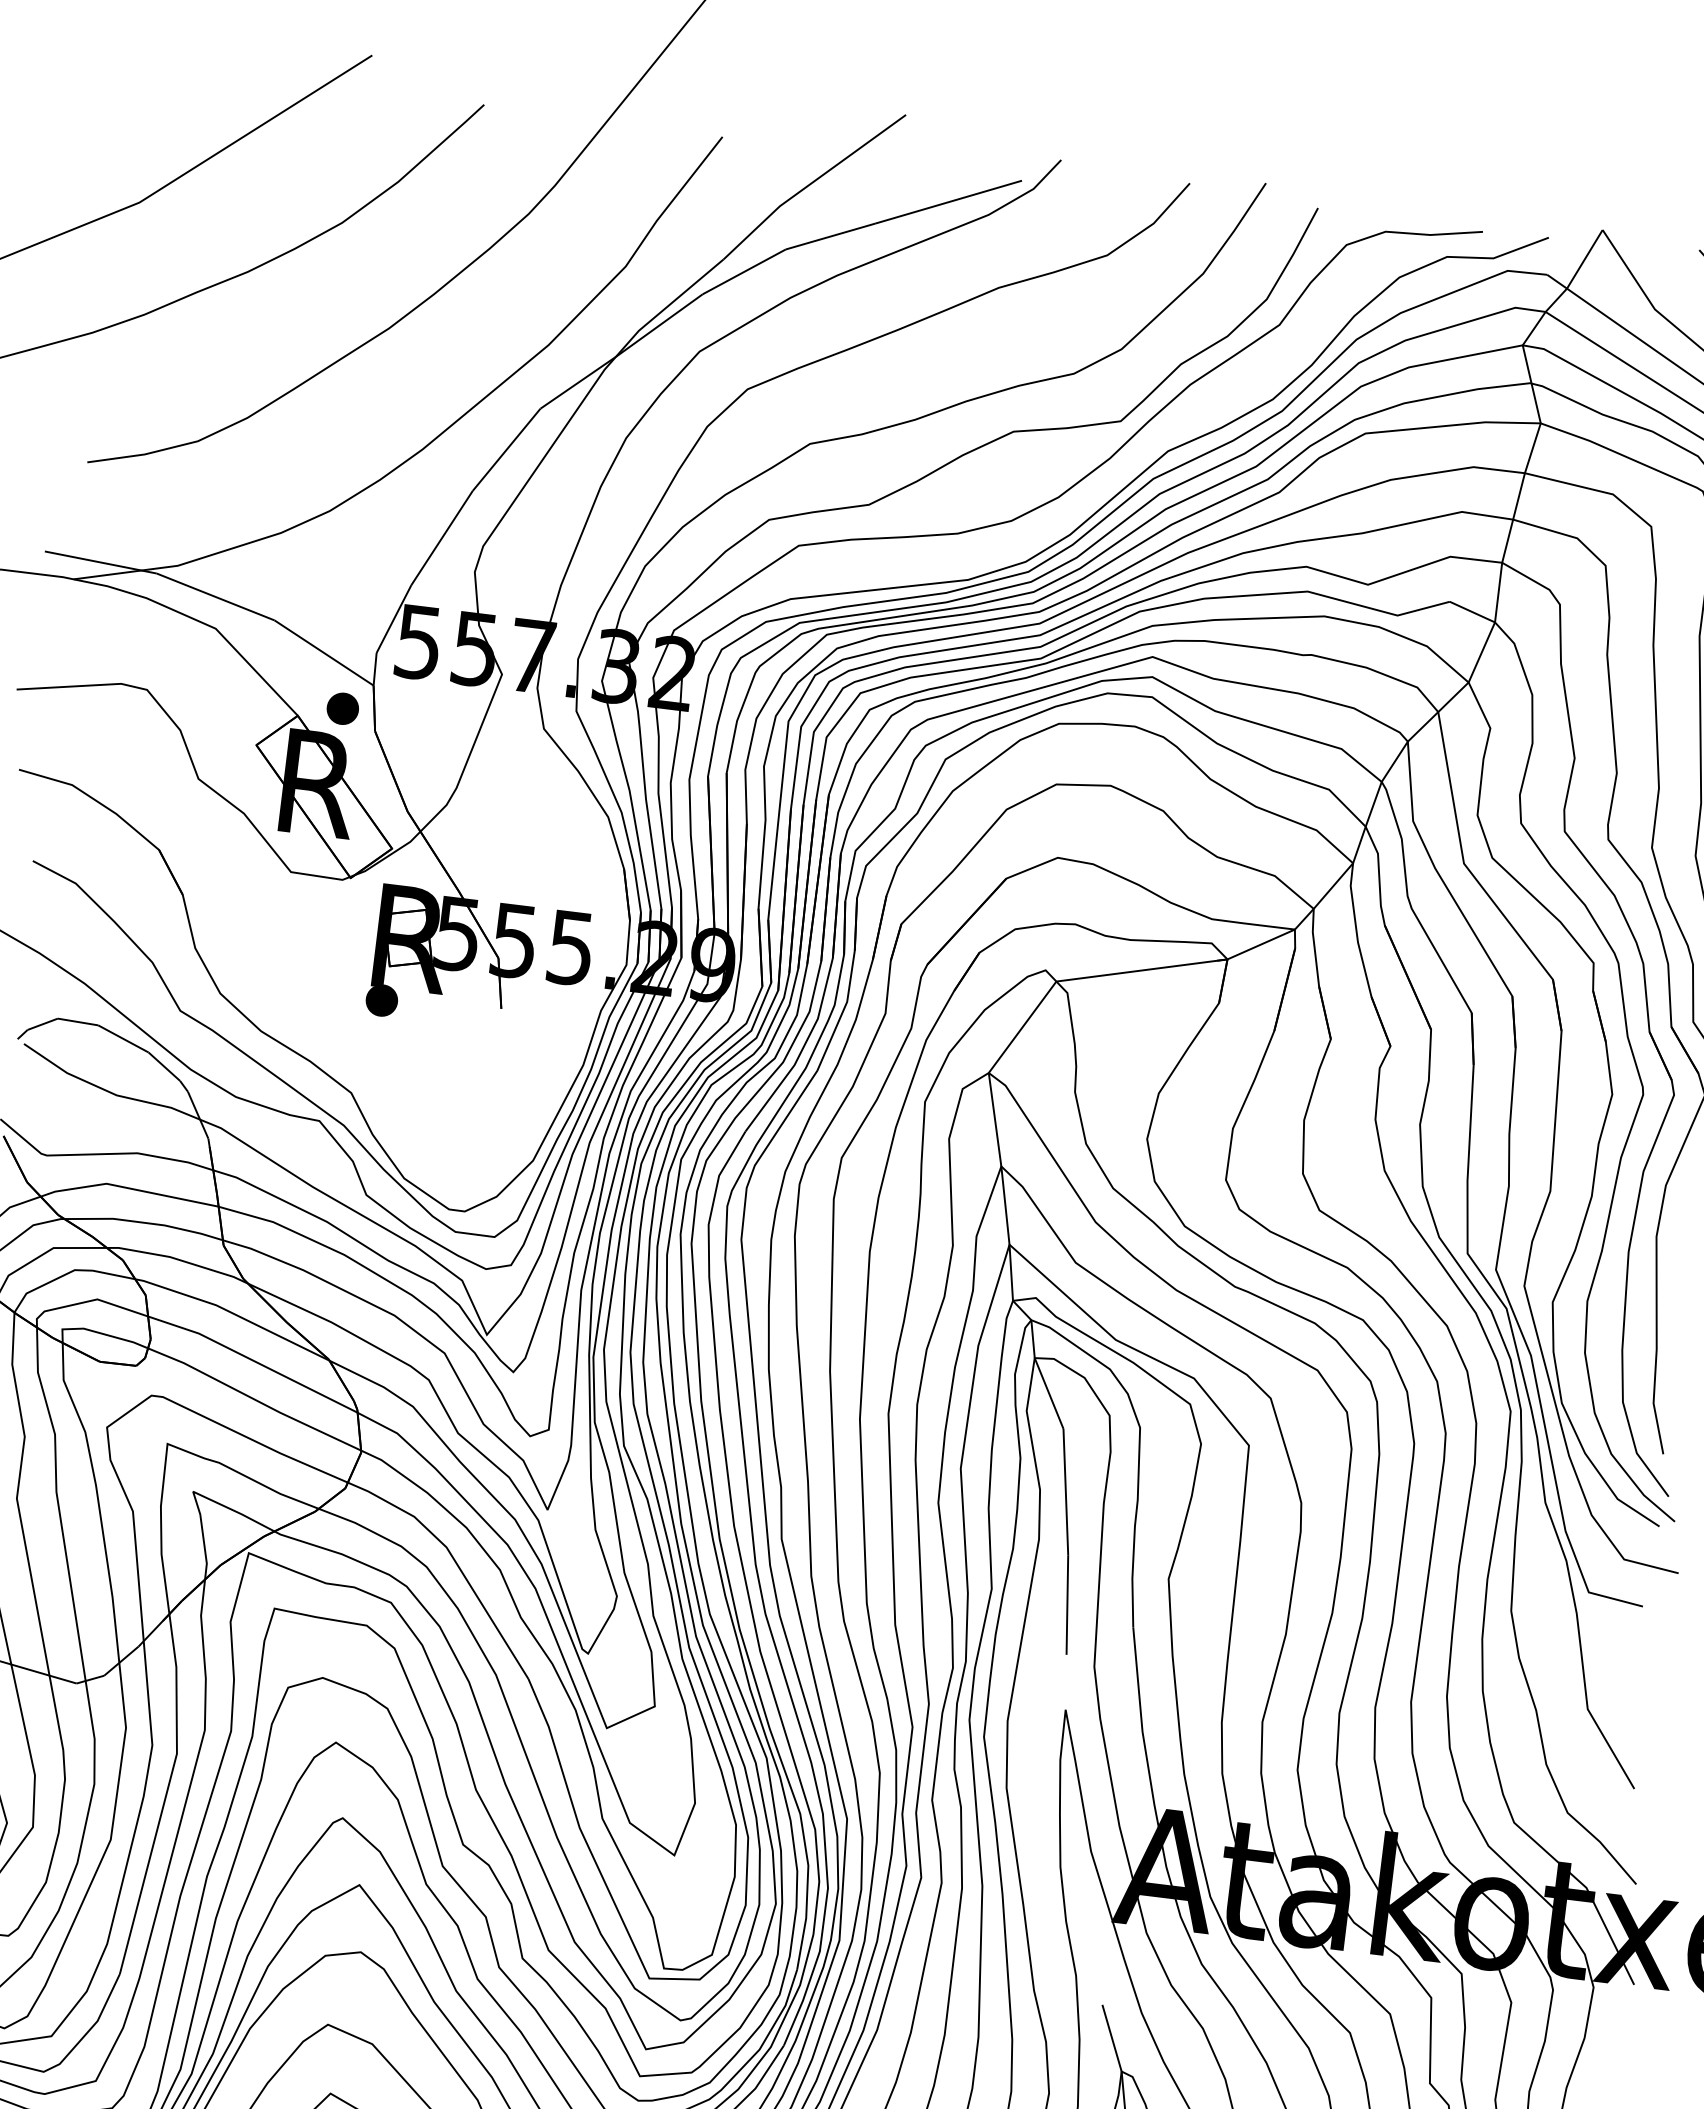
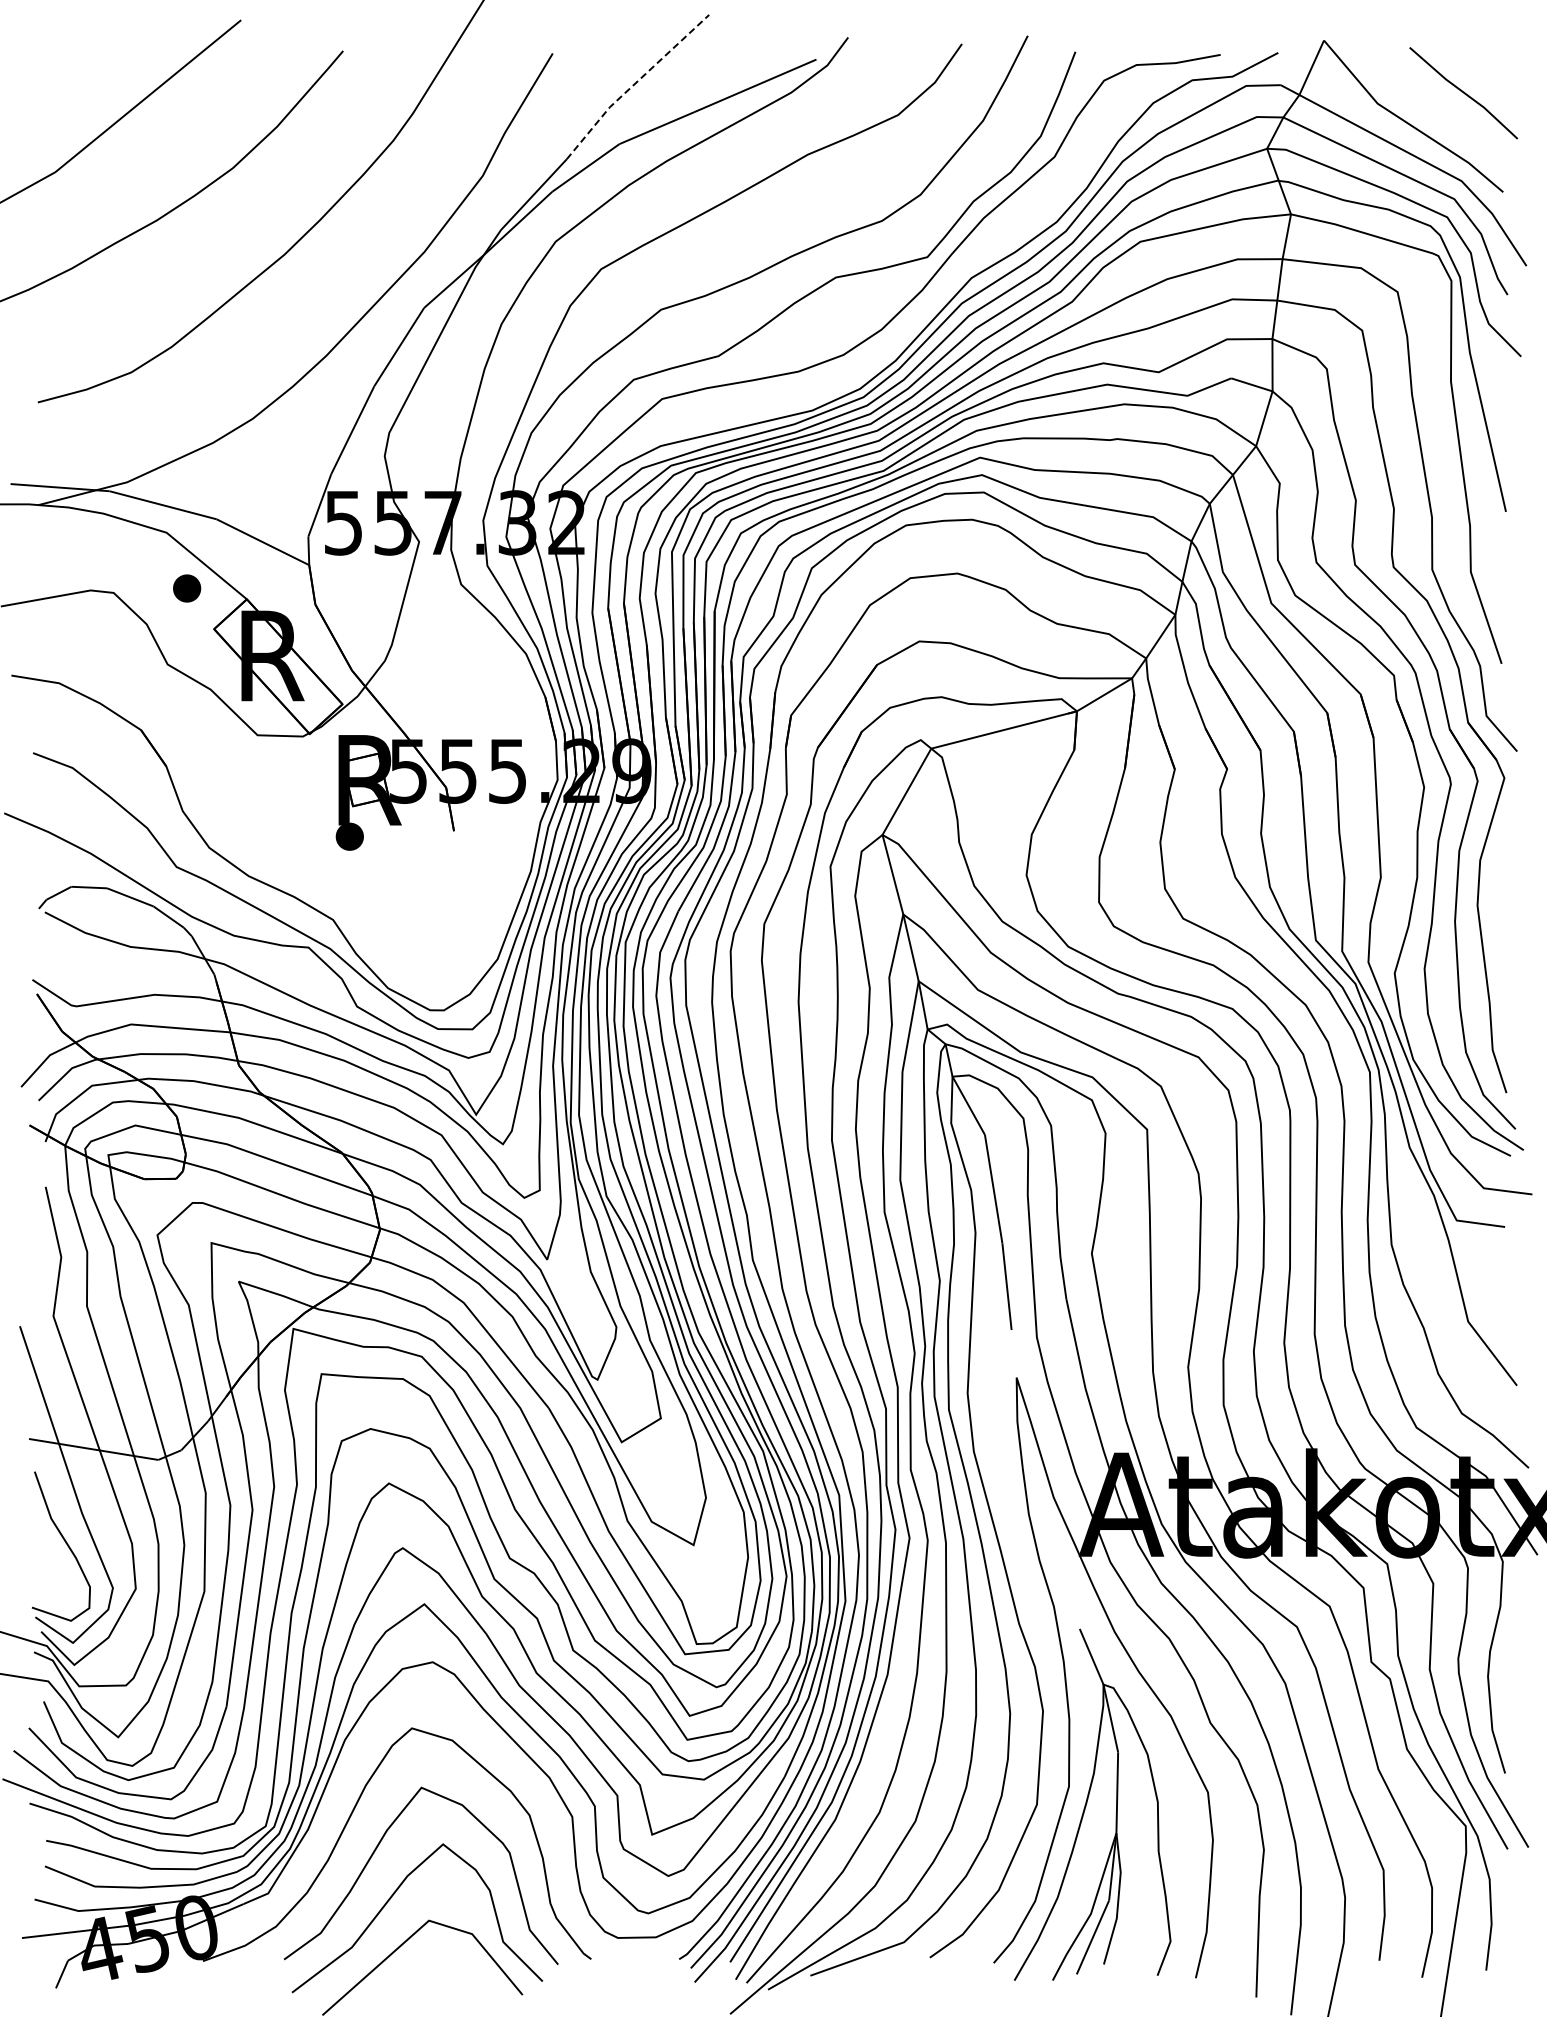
line: (811, 183) -> (634, 84), solid -> dashed
part: (343, 708) -> (187, 588), moved

